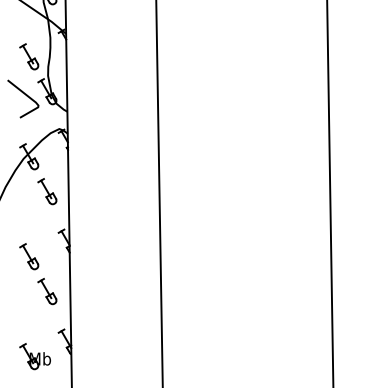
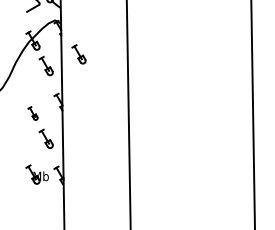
part: (92, 175) -> (79, 54), added
part: (29, 256) -> (33, 113), size x0.7
part: (34, 356) -> (36, 174), moved

